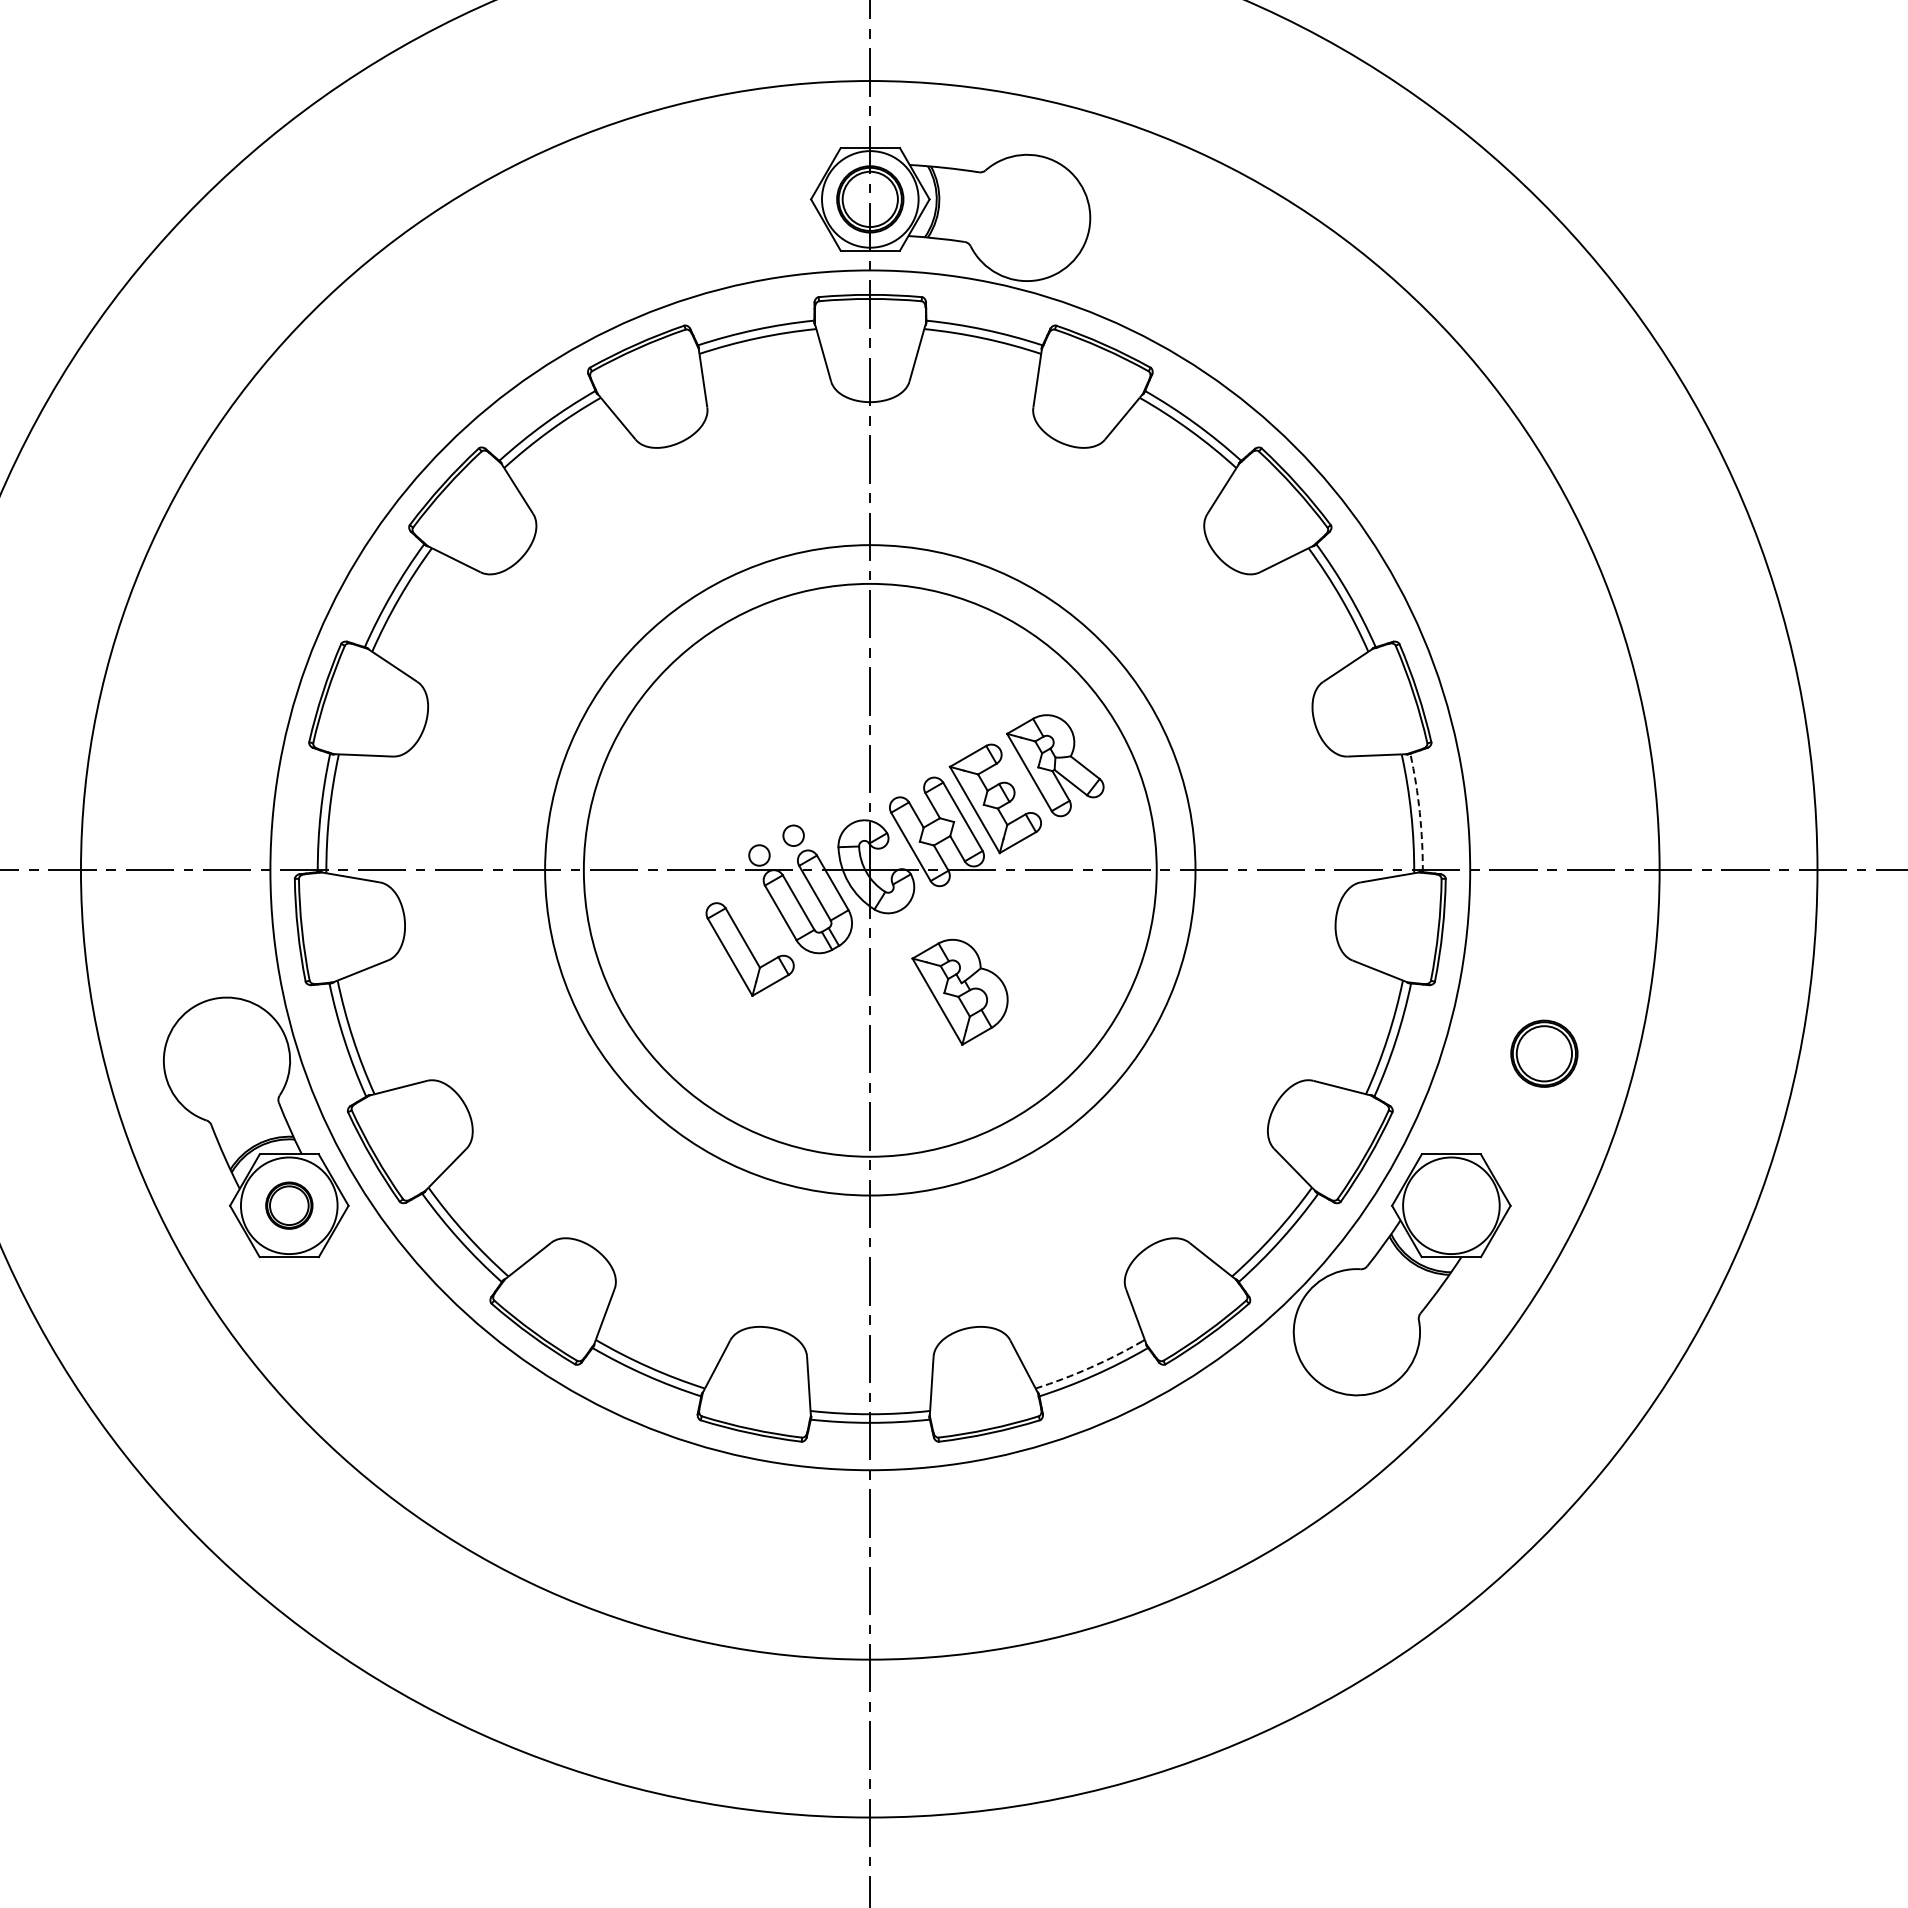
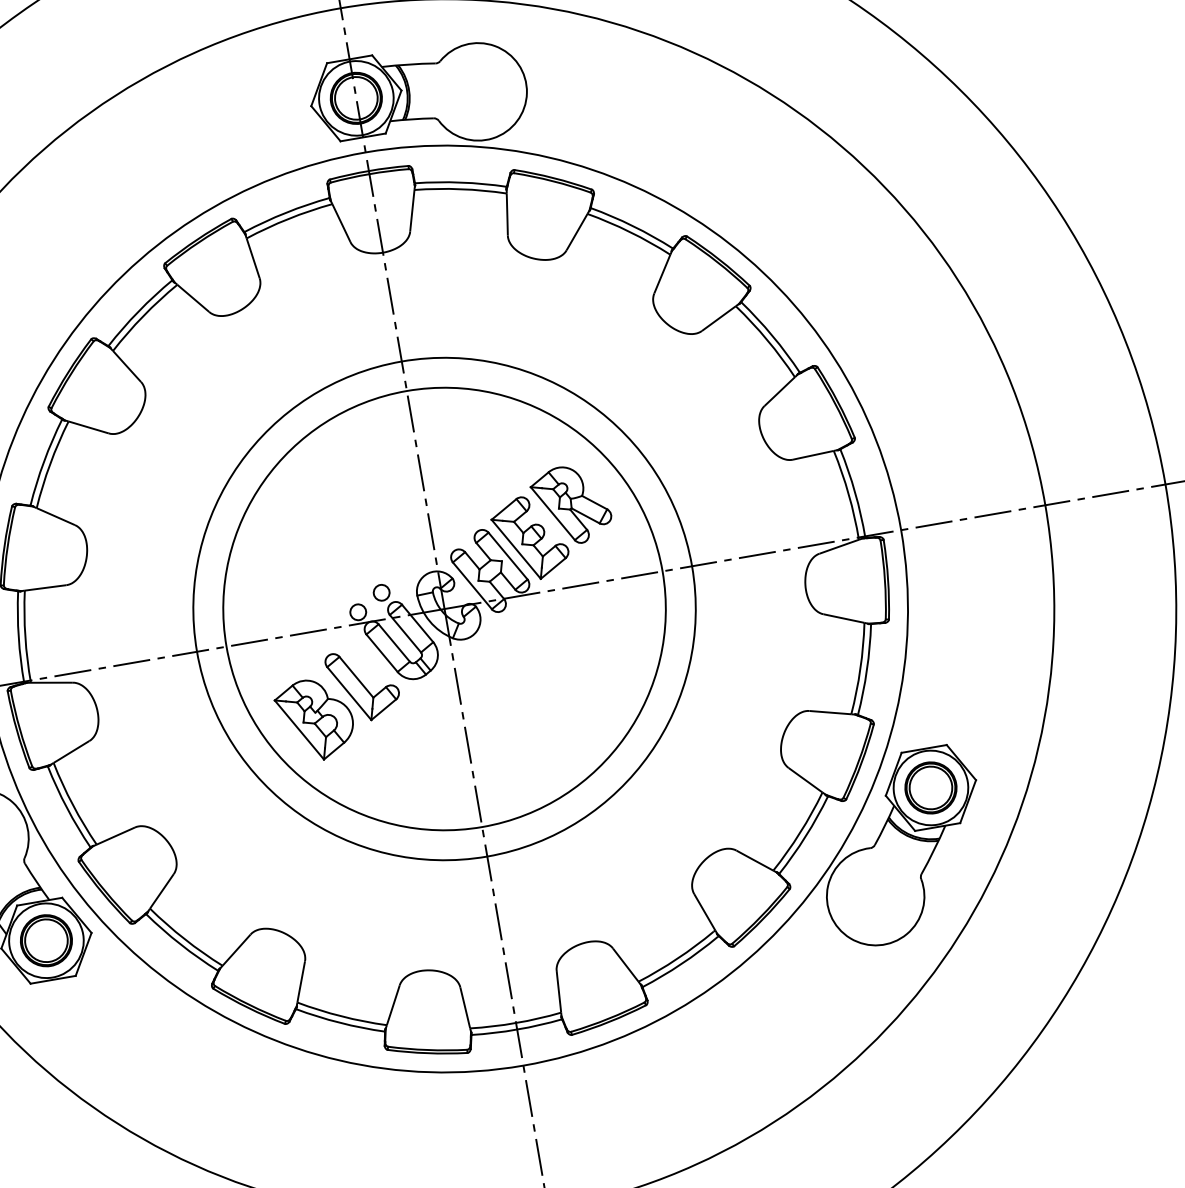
arc: (1419, 812) -> (854, 492), dashed -> solid
part: (959, 991) -> (314, 719), moved
part: (1544, 1053) -> (931, 787), moved
part: (289, 1205) -> (46, 940), size x1.43
arc: (1090, 1367) -> (677, 958), dashed -> solid

